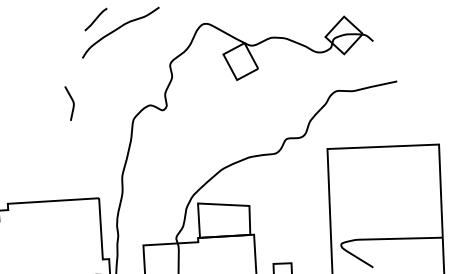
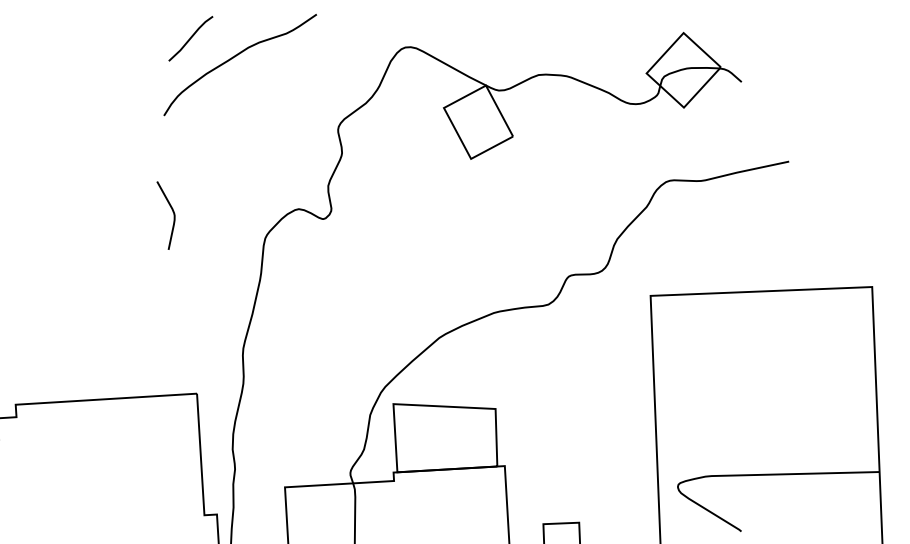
curve: (72, 103) -> (171, 215), moved

